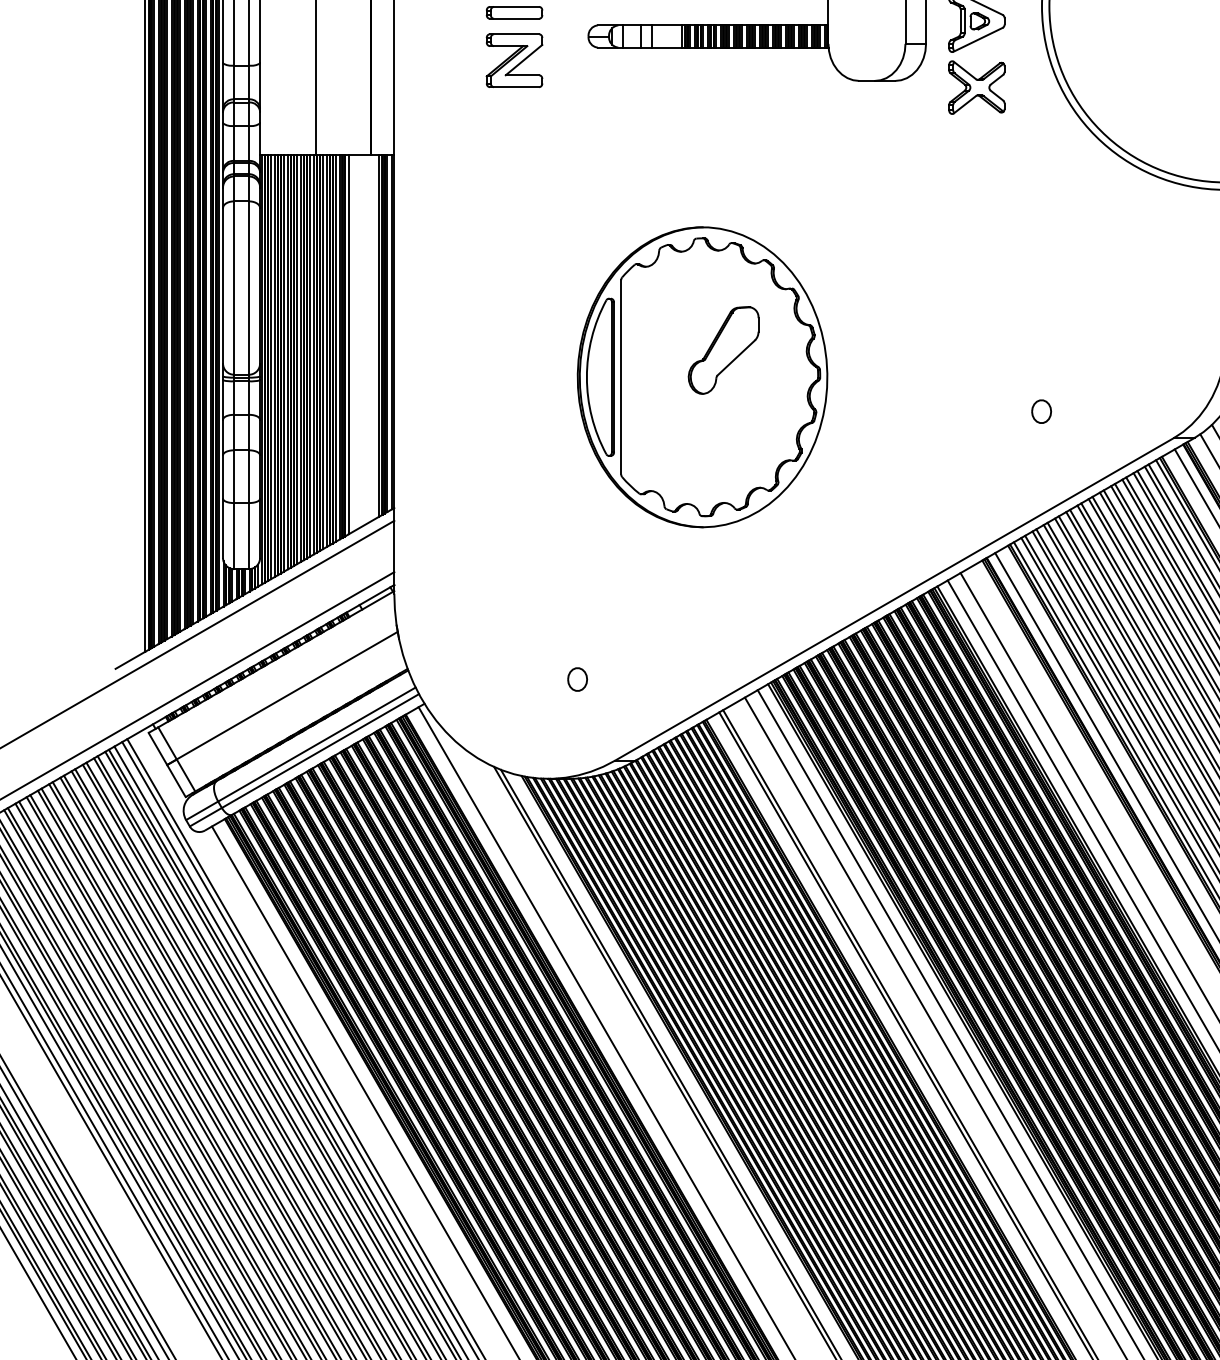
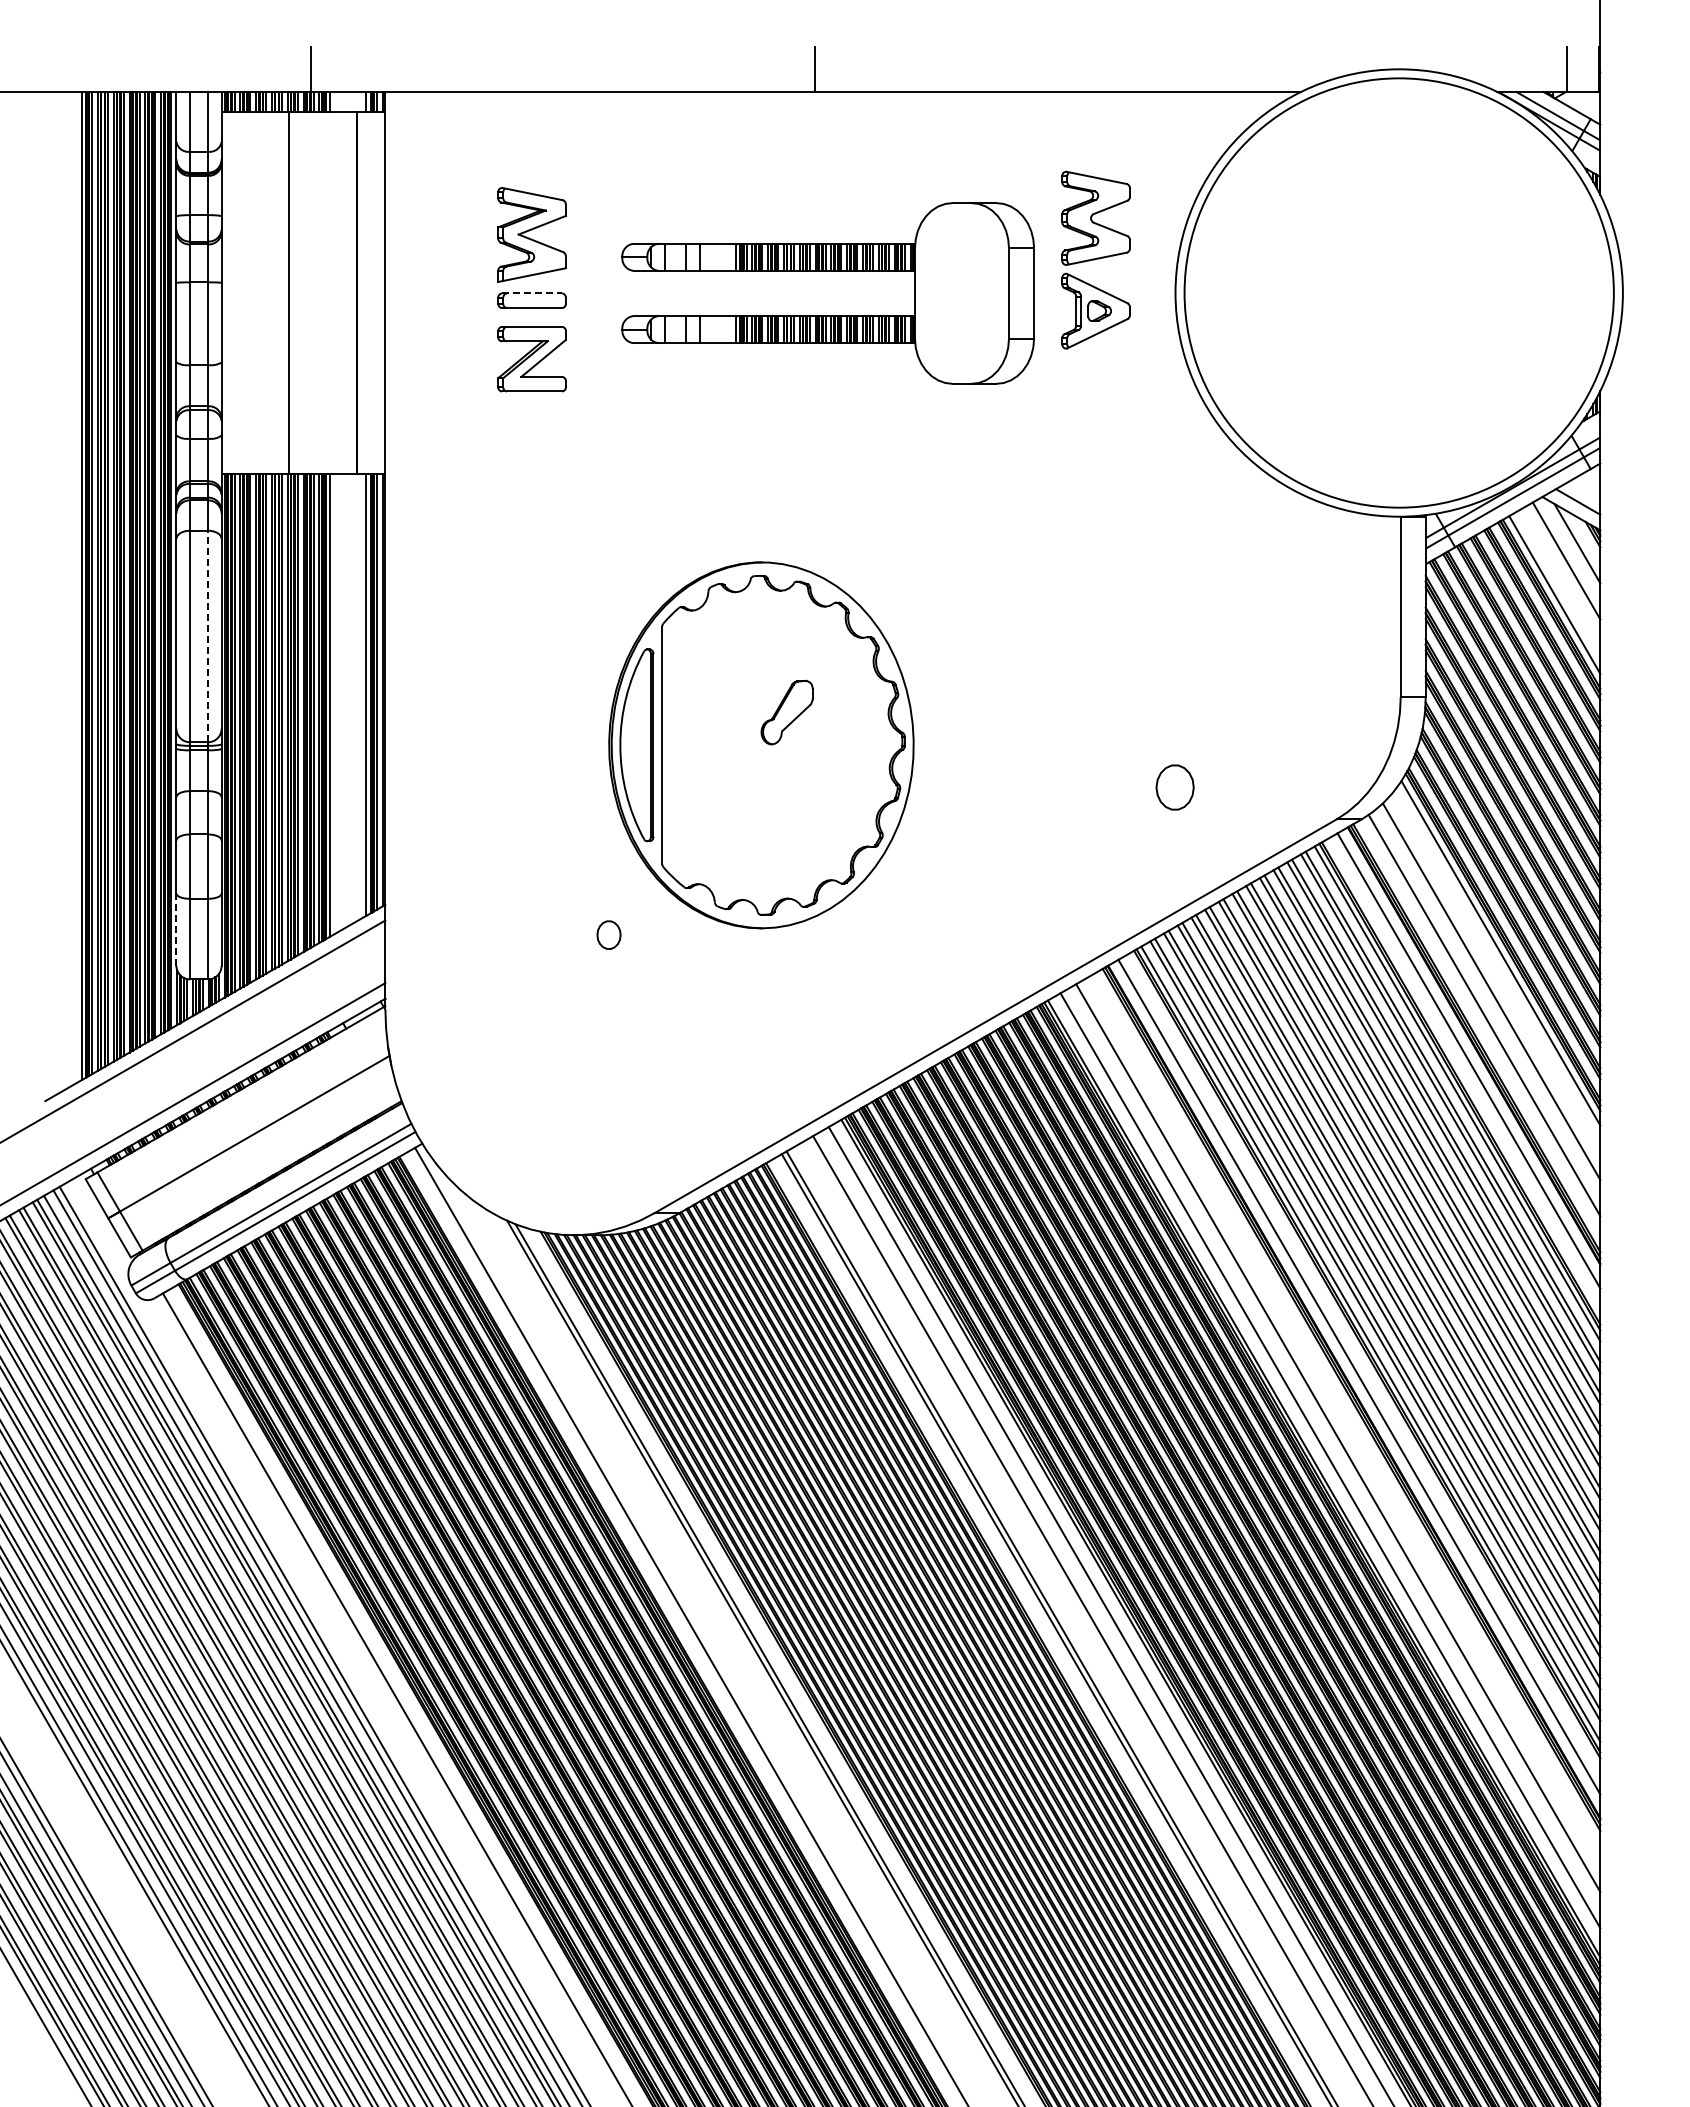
line: (514, 6) -> (532, 293), solid -> dashed
part: (976, 87) -> (1095, 391), removed
line: (249, 288) -> (208, 636), solid -> dashed
part: (723, 350) -> (786, 712), size x0.6
part: (1041, 411) -> (1174, 786), size x1.6
line: (223, 528) -> (176, 929), solid -> dashed
part: (577, 679) -> (608, 934), moved

